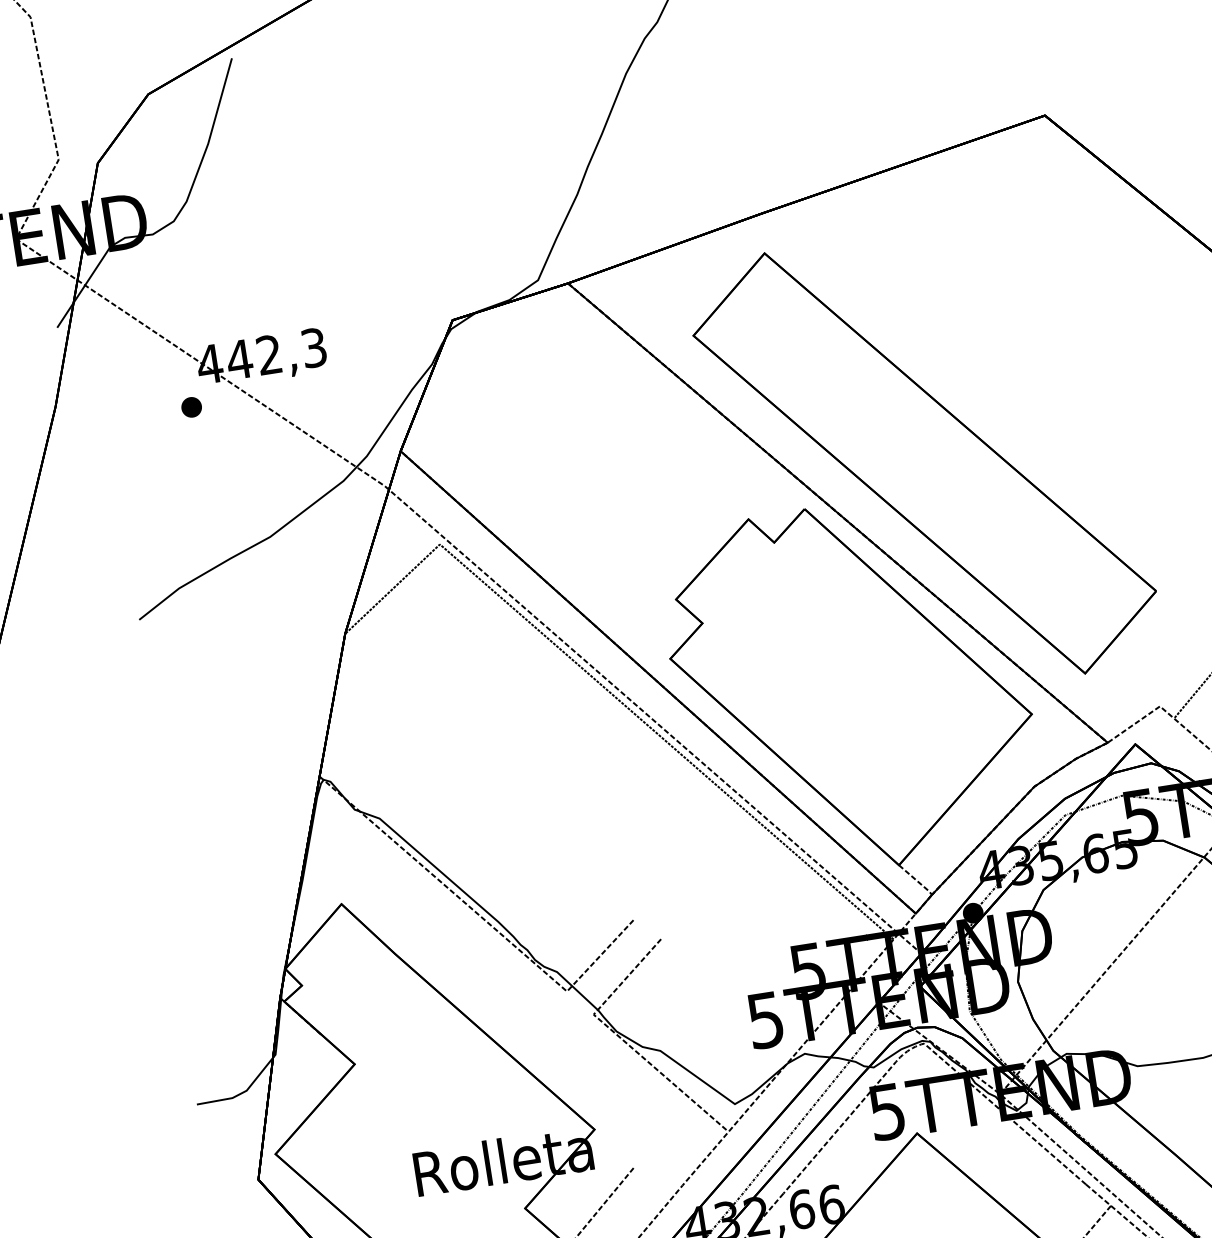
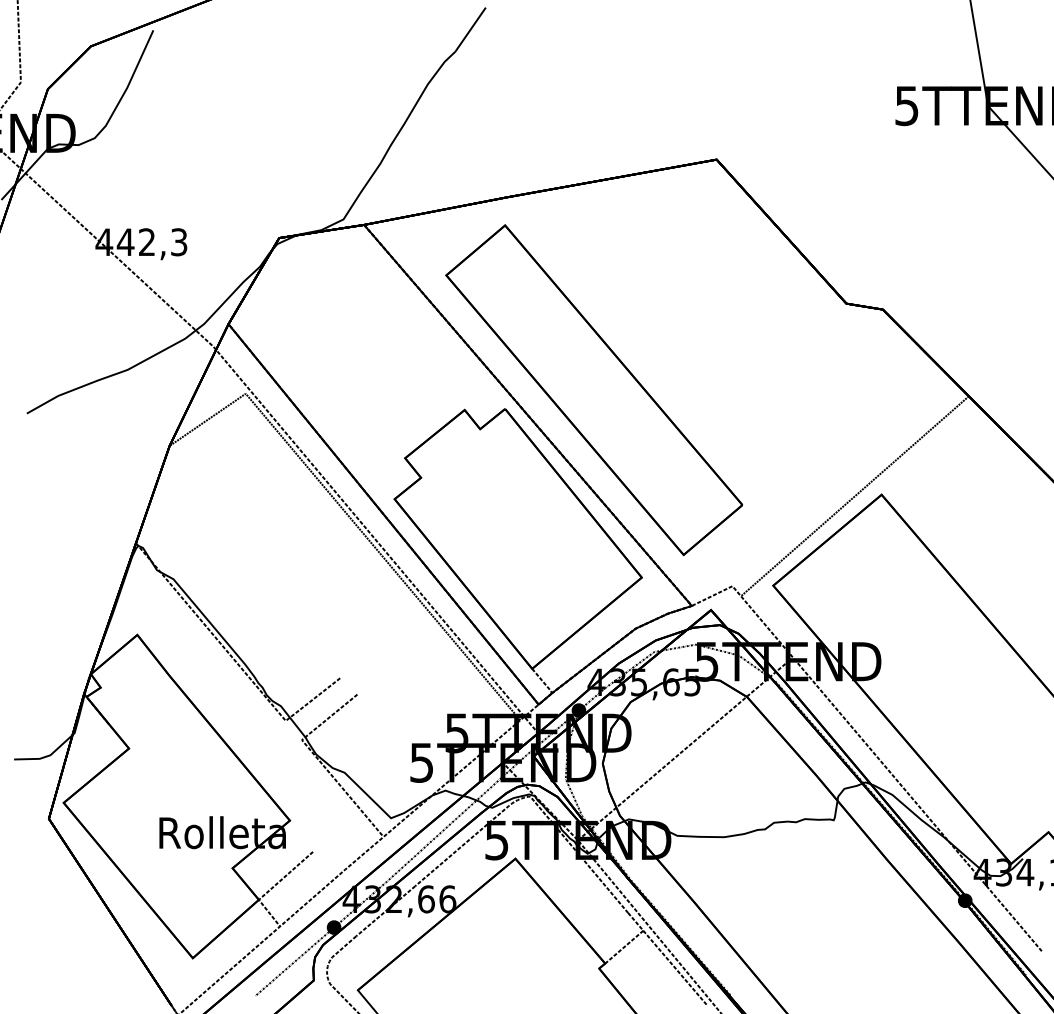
part: (191, 407) -> (86, 270), removed

